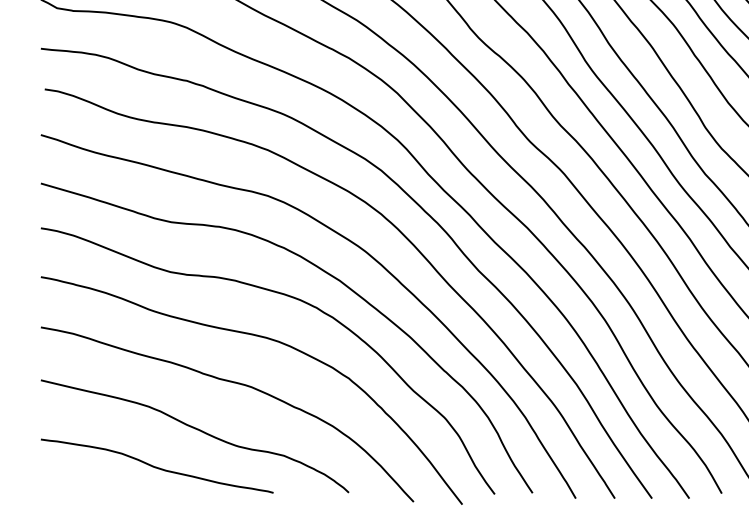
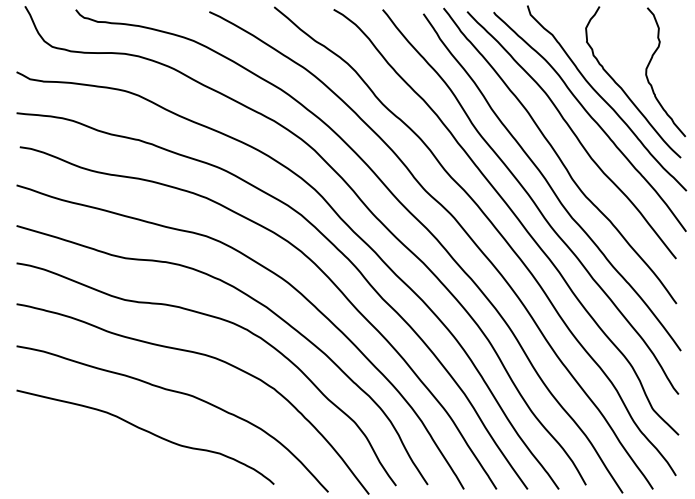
curve: (156, 466) -> (113, 462), removed

